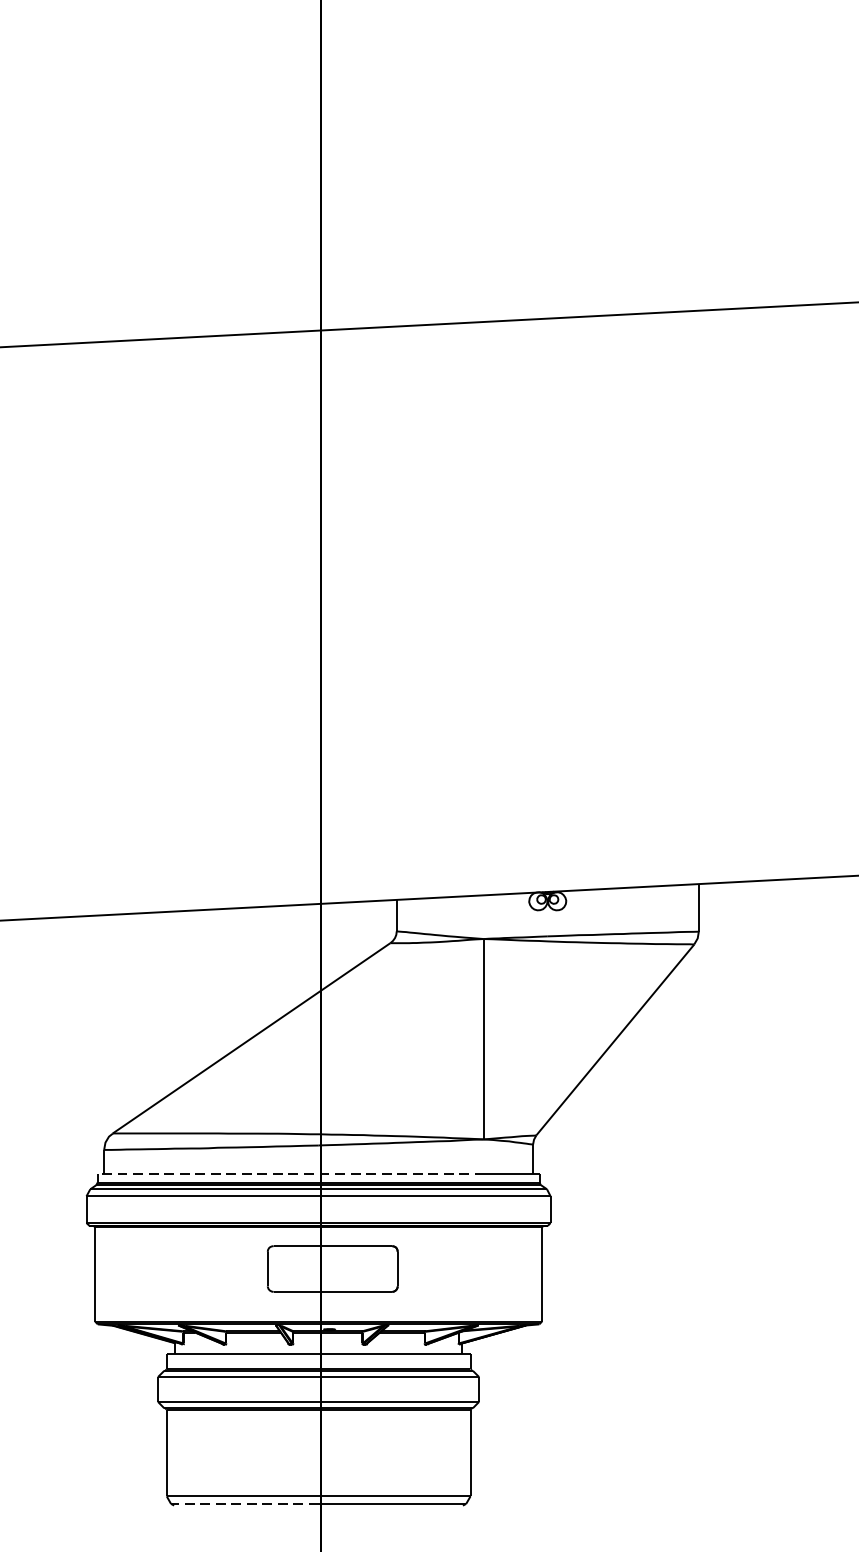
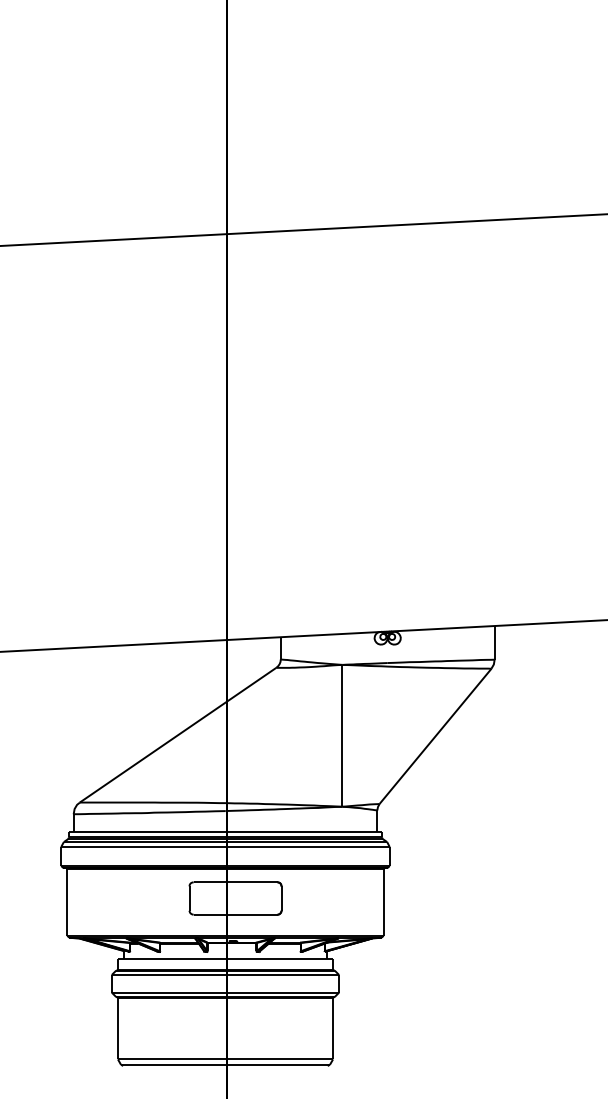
line: (290, 1174) -> (205, 831), dashed -> solid
line: (243, 1503) -> (172, 1064), dashed -> solid

